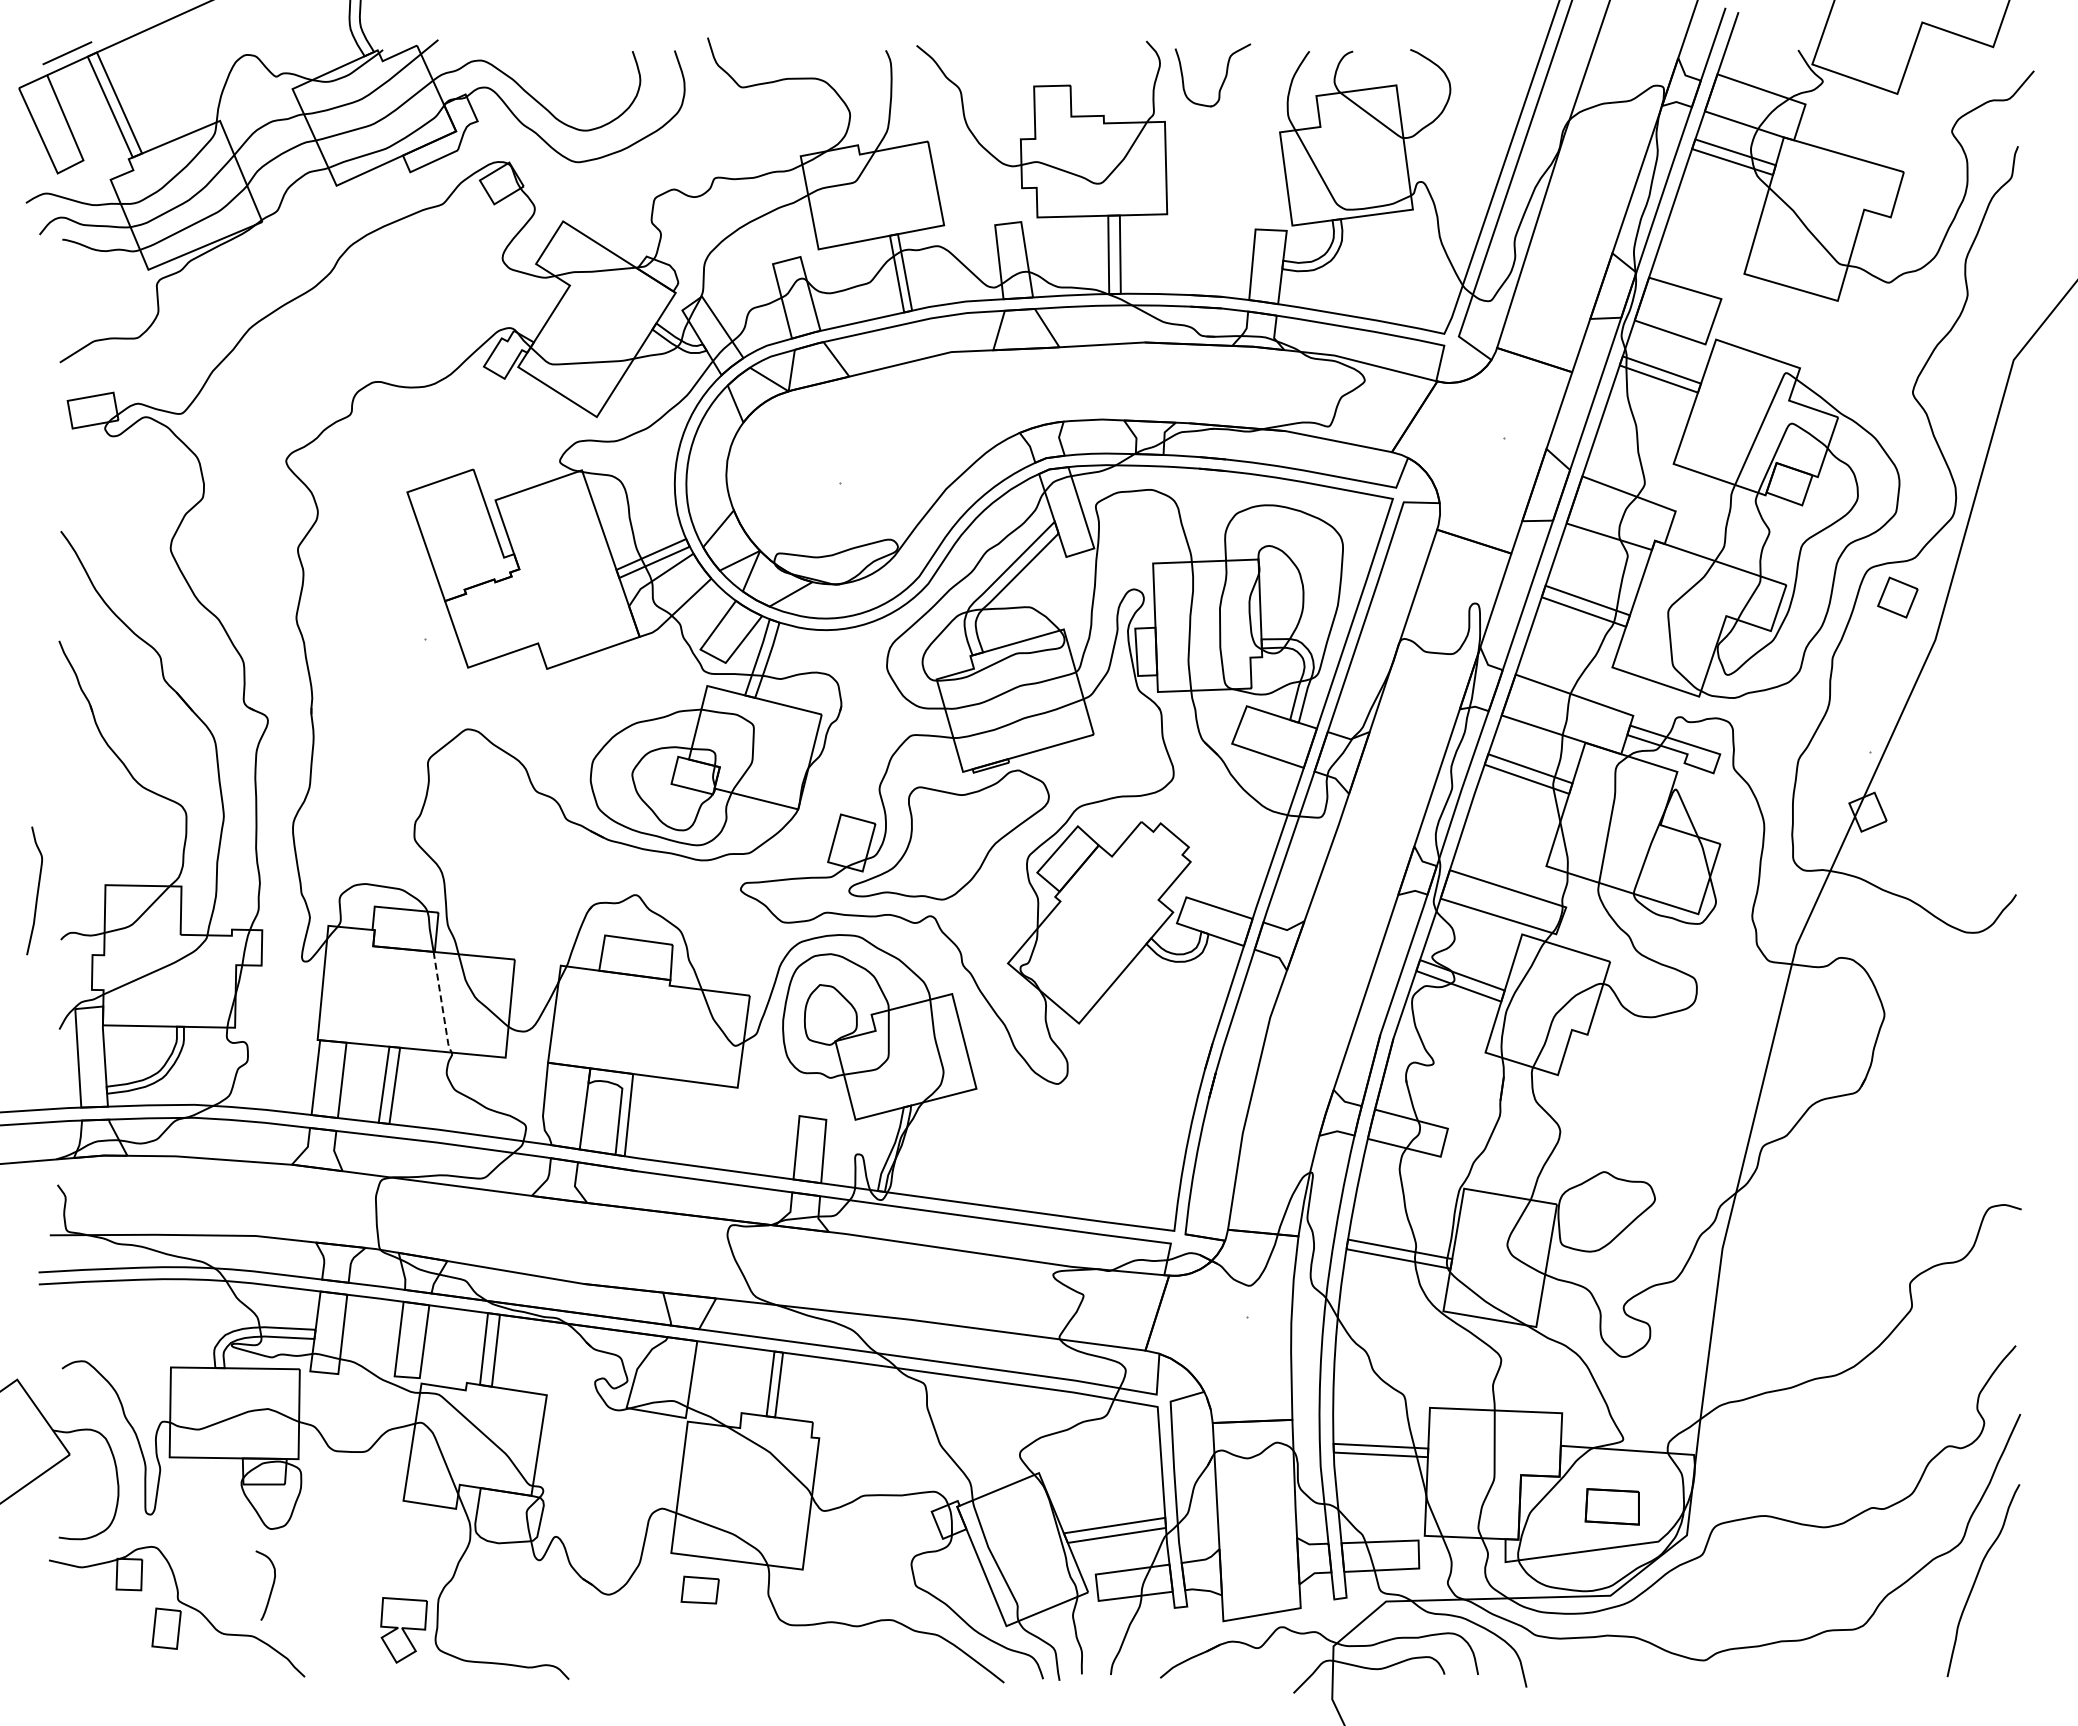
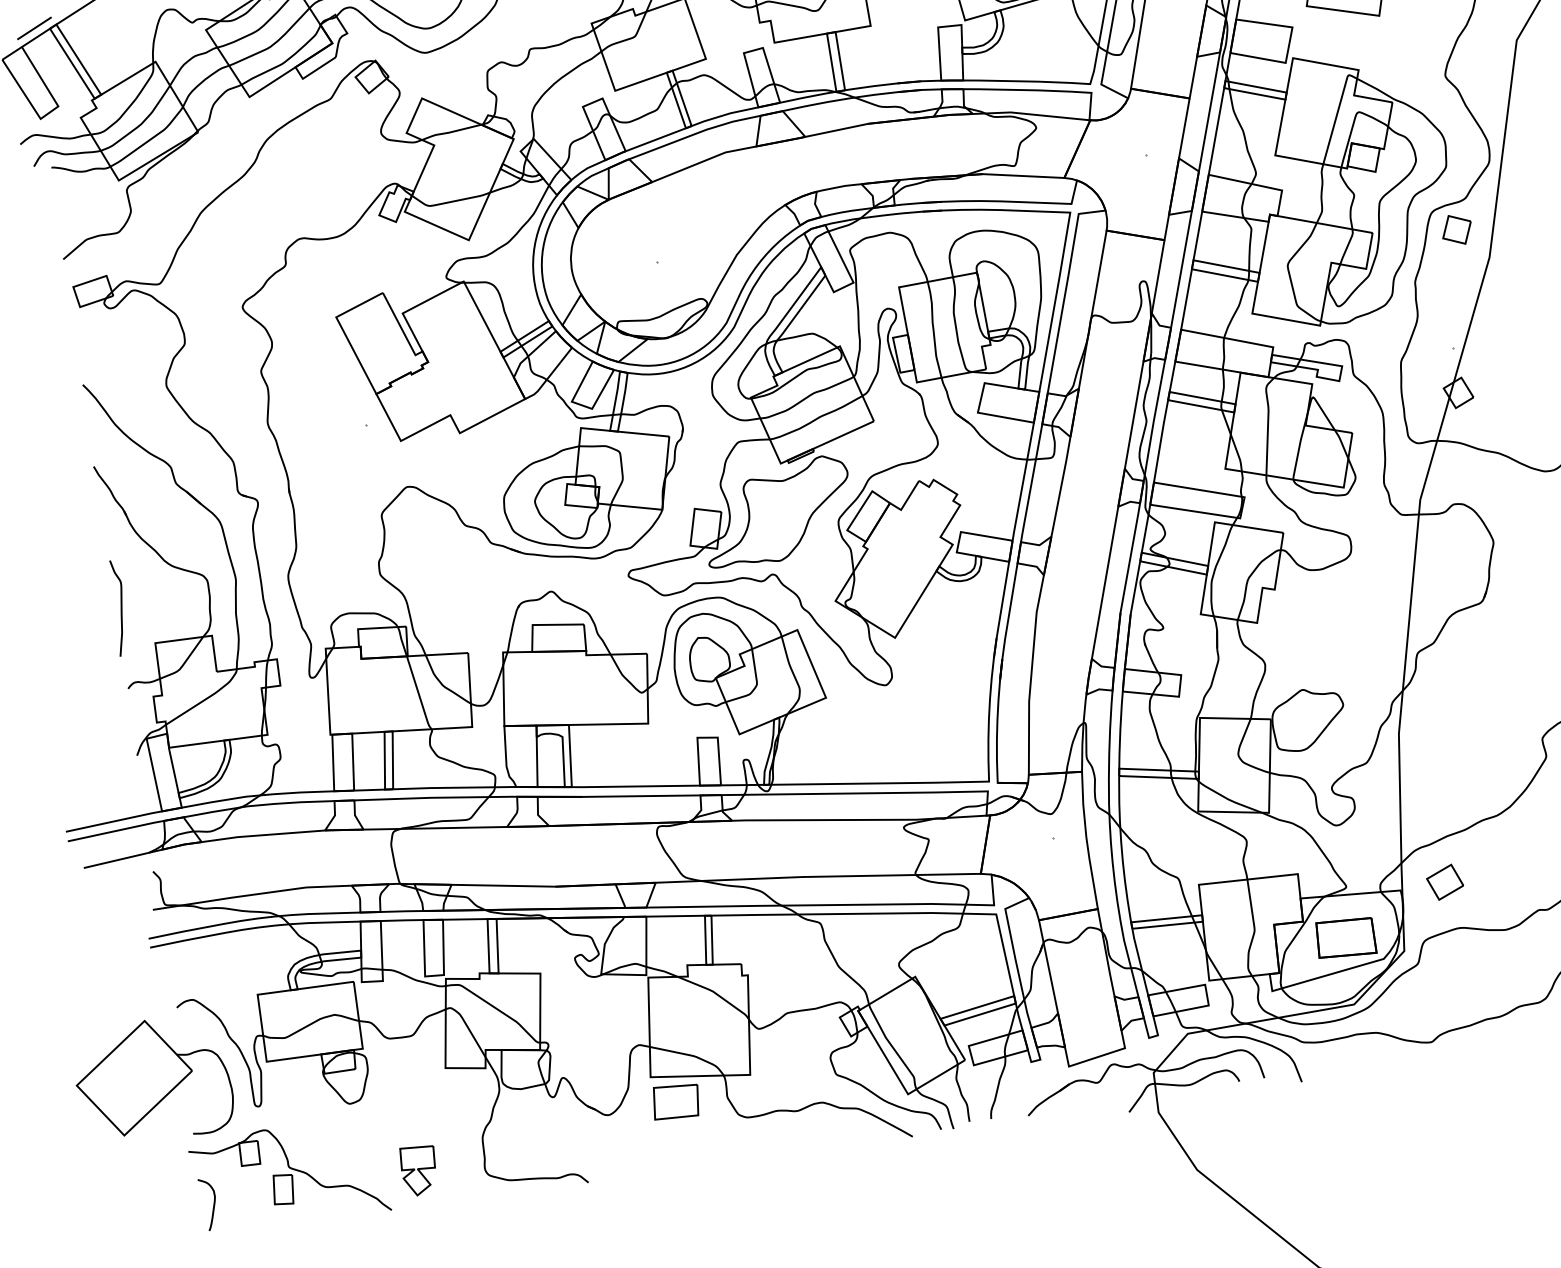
curve: (37, 890) -> (121, 607), moved
line: (442, 1004) -> (419, 694), dashed -> solid
part: (1754, 1452) -> (1445, 881), added
part: (1612, 1506) -> (1345, 937), size x1.43
curve: (271, 1586) -> (213, 1204), moved
part: (700, 1589) -> (676, 1101), size x1.67
part: (403, 1630) -> (419, 1170), moved

